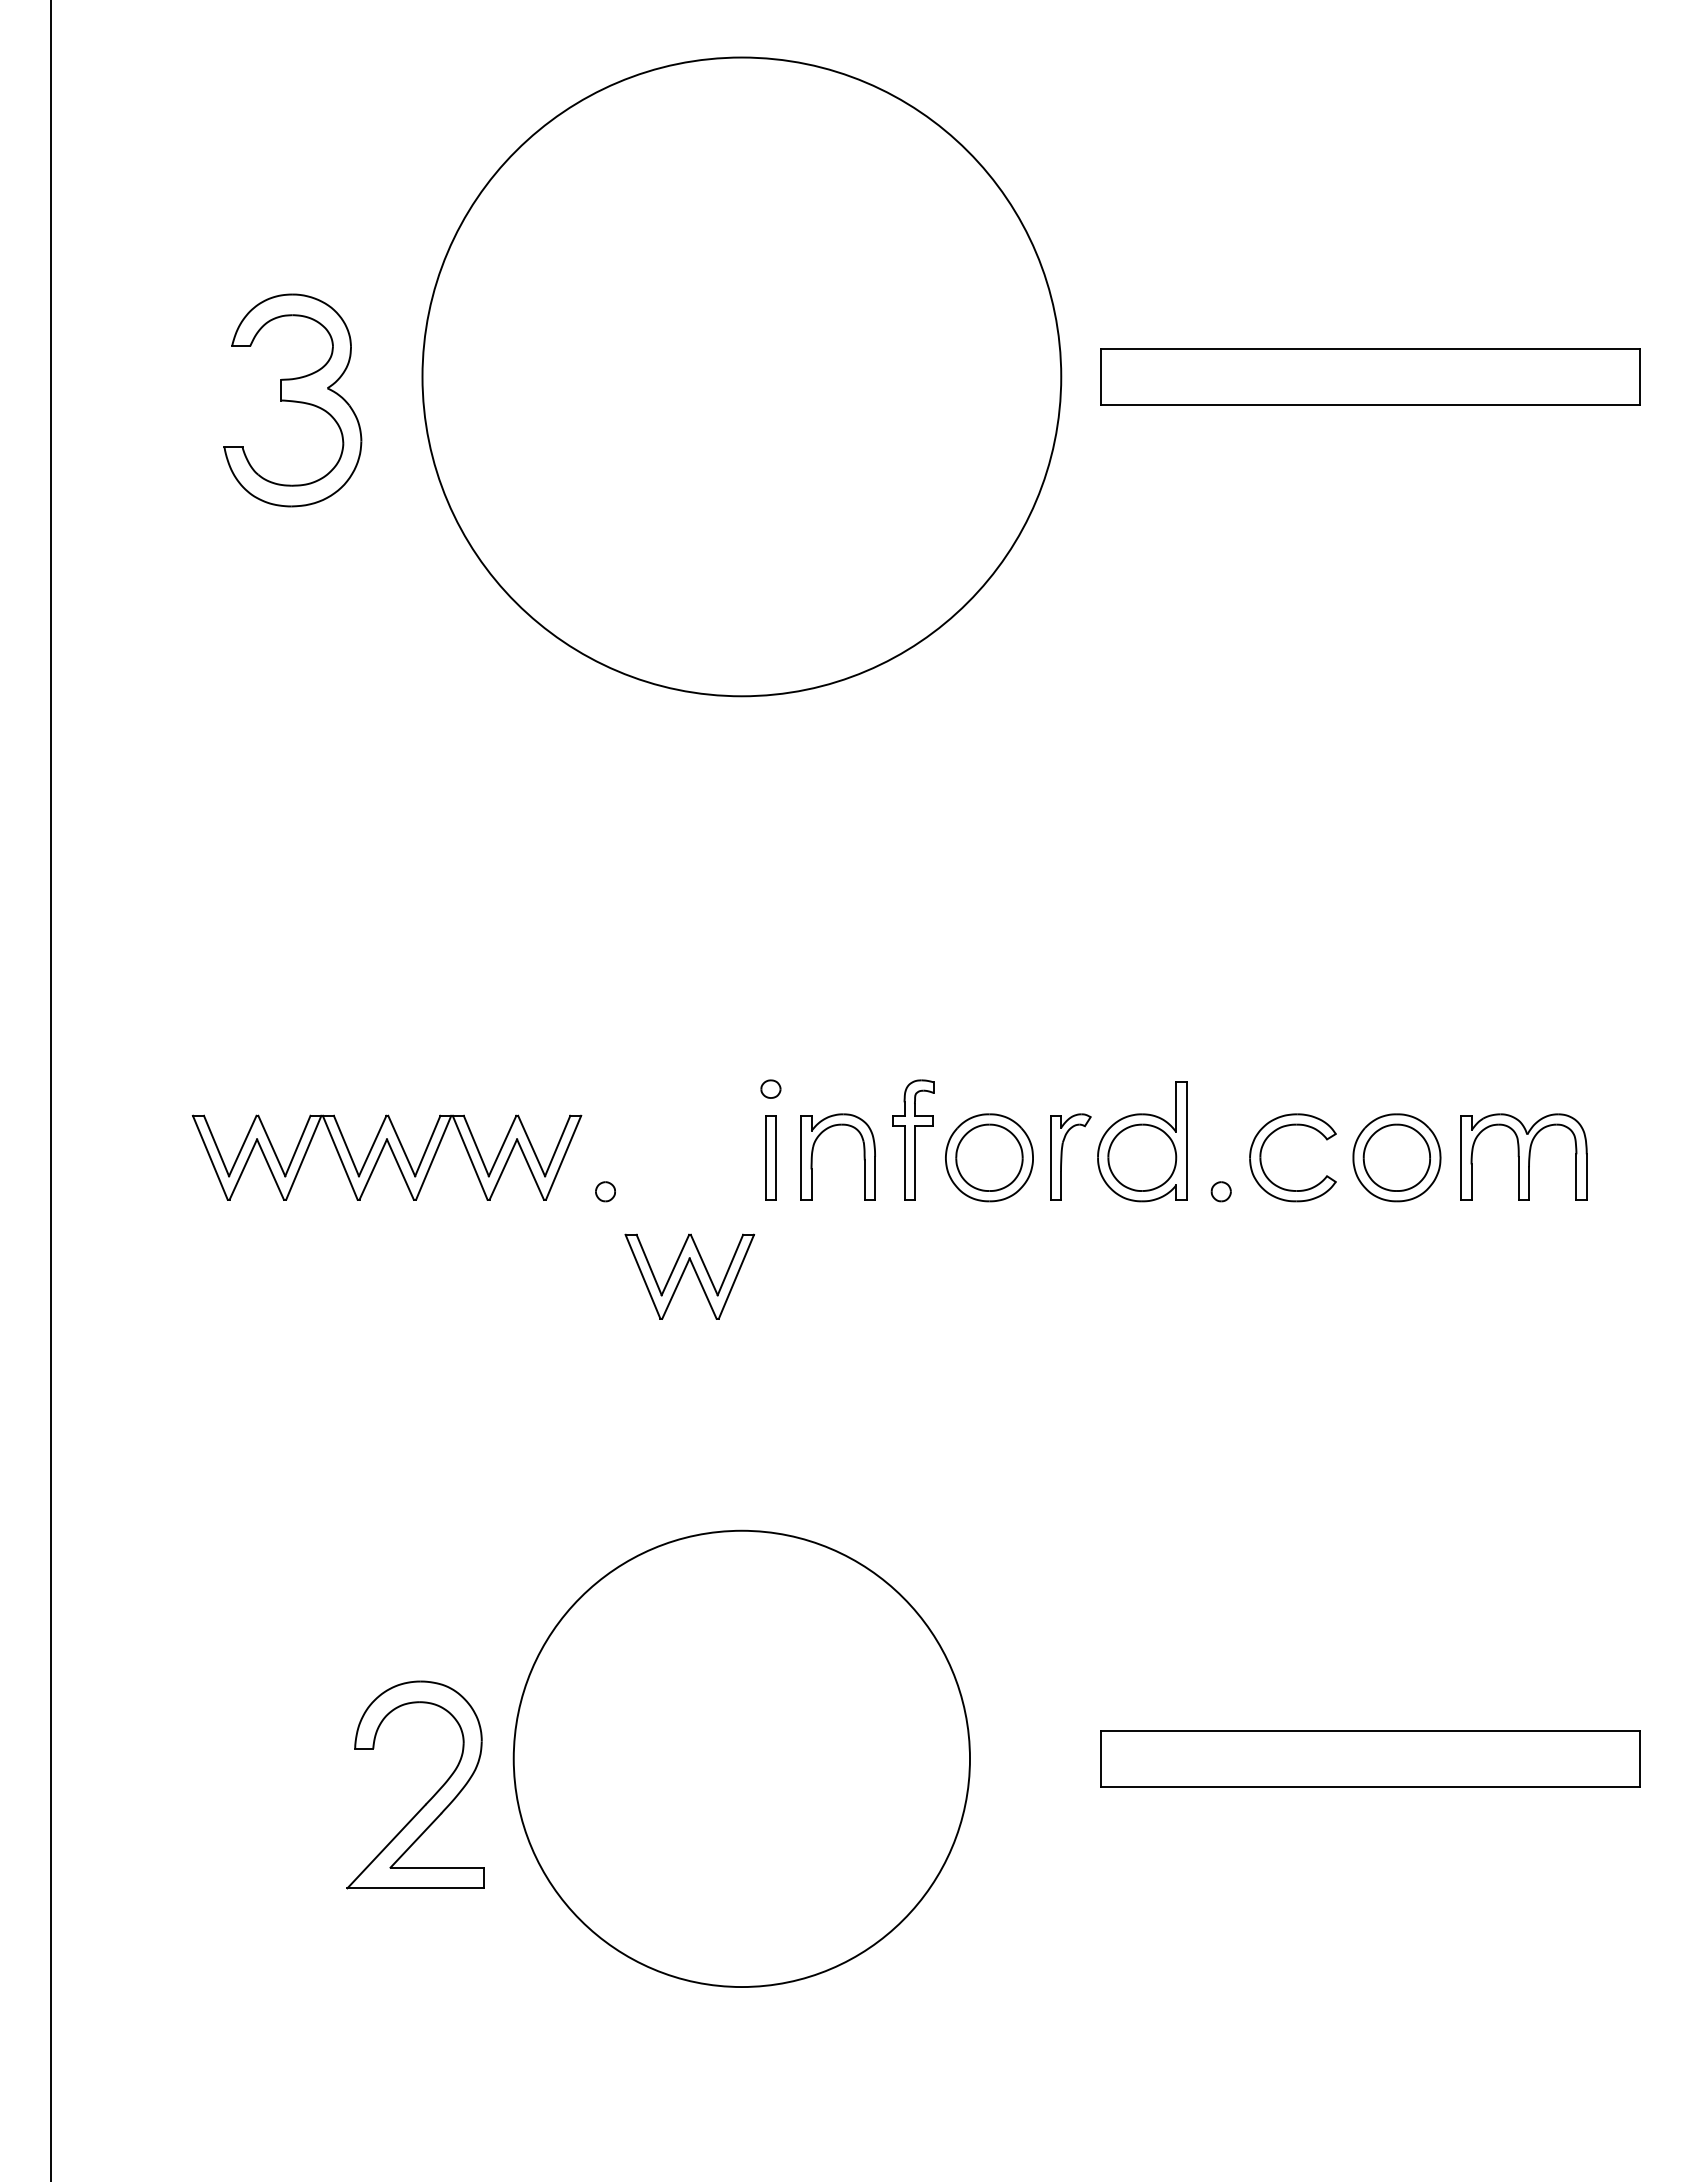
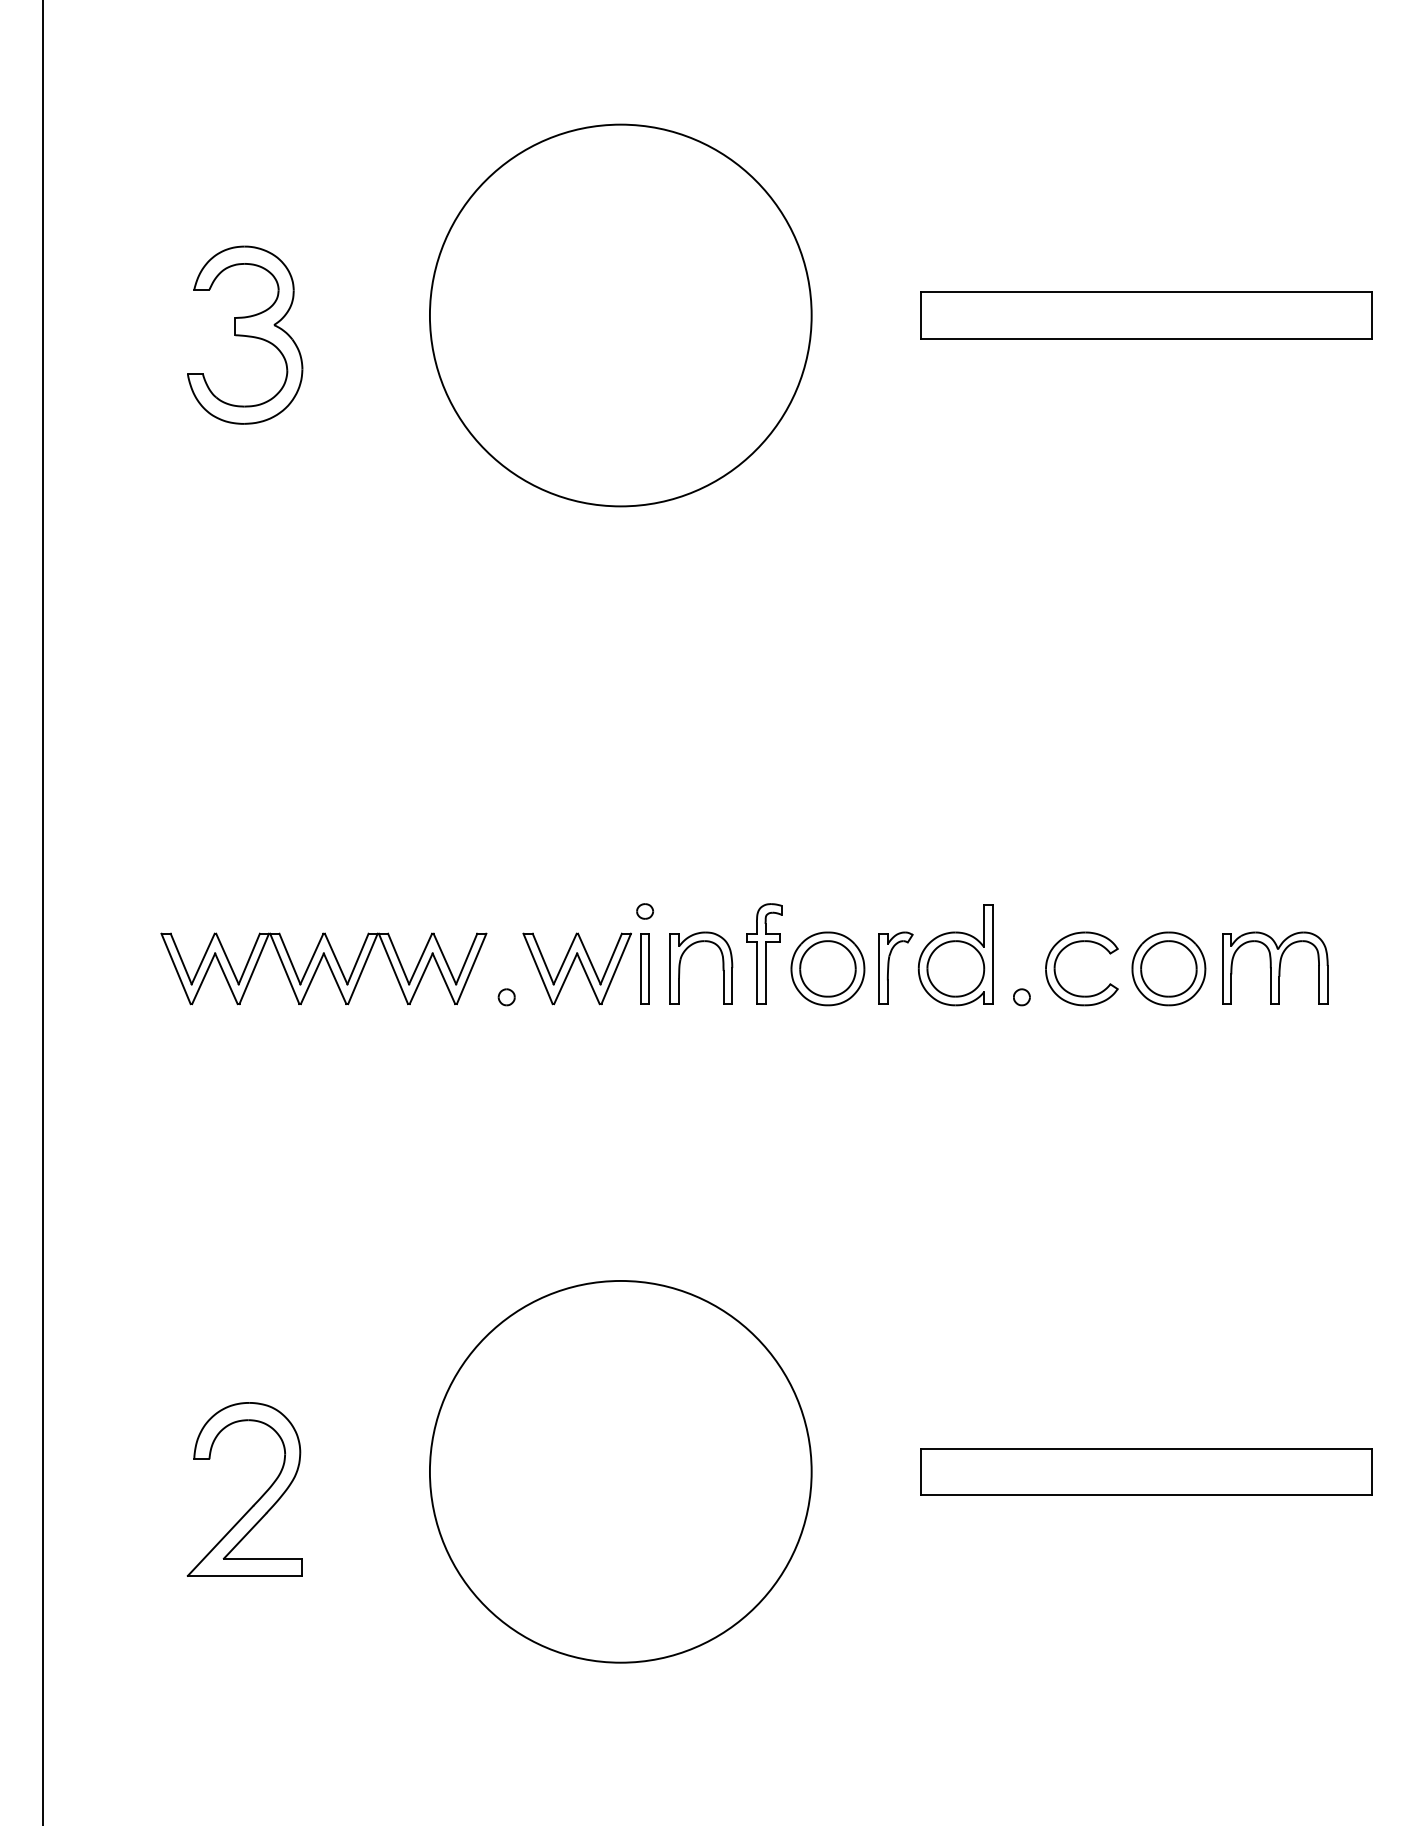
circle: (741, 376) -> (620, 315), size x0.71
part: (683, 1274) -> (571, 966), moved
part: (430, 1798) -> (257, 1500), moved

